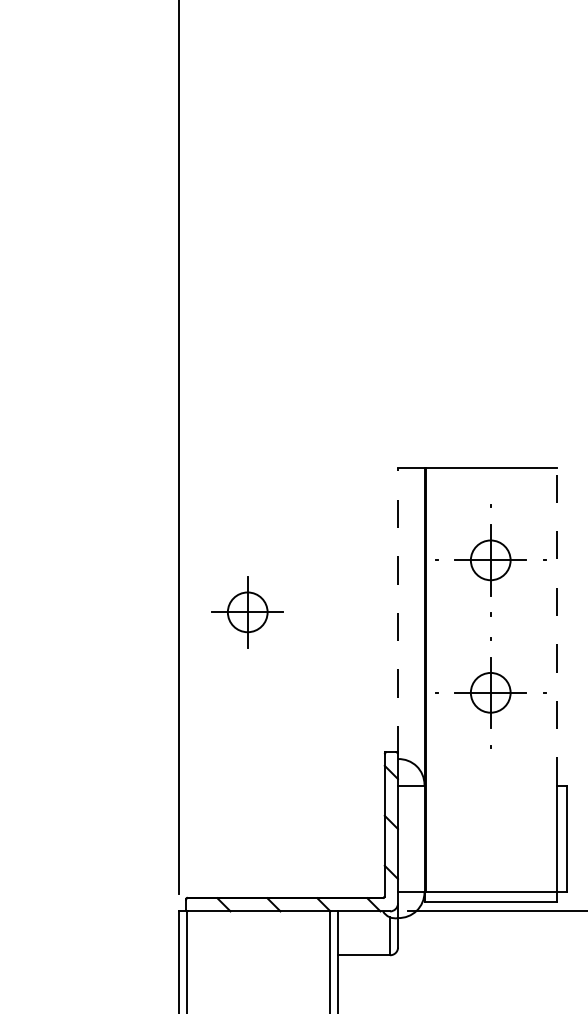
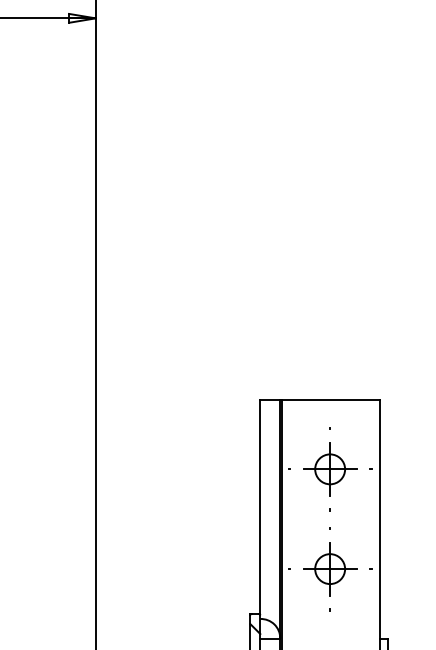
line: (398, 610) -> (260, 507), dashed -> solid
part: (247, 612) -> (147, 508), removed
line: (556, 626) -> (379, 519), dashed -> solid

